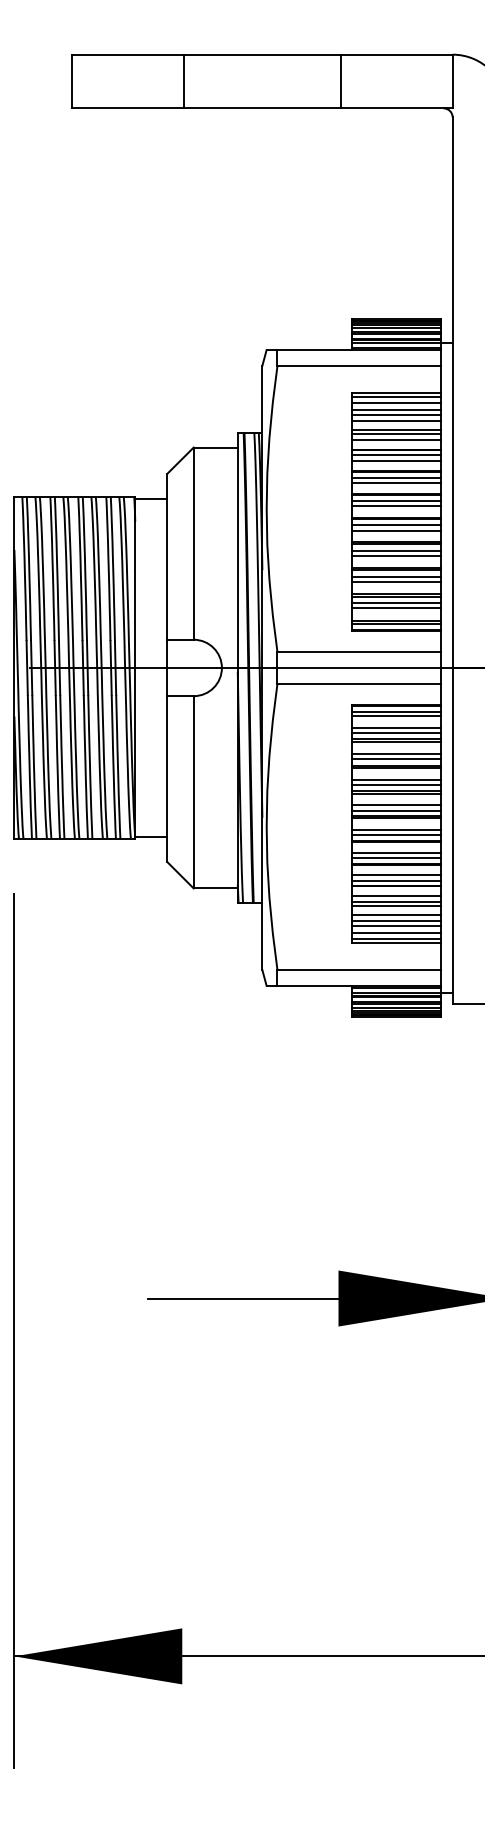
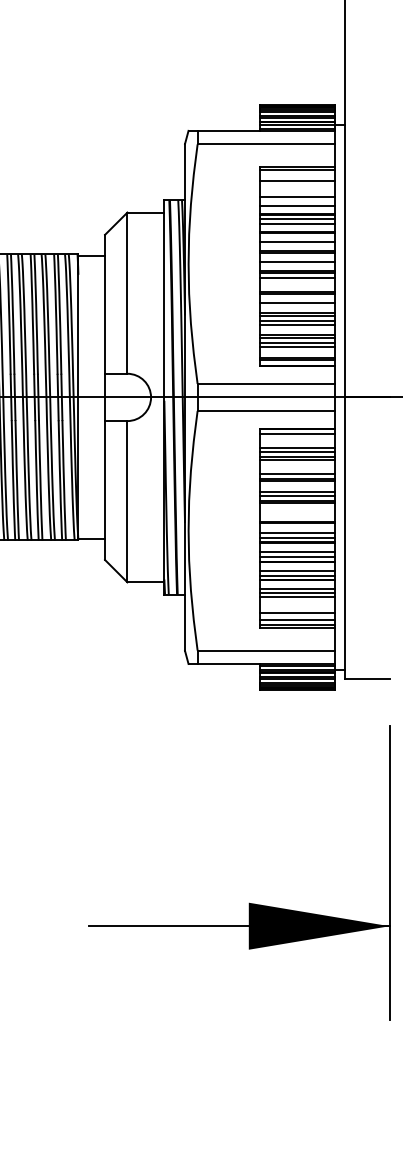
line: (396, 402) -> (297, 174), removed
line: (396, 414) -> (297, 184), removed
line: (396, 420) -> (297, 189), removed
line: (396, 434) -> (297, 201), removed
line: (396, 477) -> (297, 237), removed
line: (396, 500) -> (297, 257), removed
line: (396, 530) -> (297, 282), removed
line: (396, 550) -> (297, 298), removed
line: (396, 715) -> (297, 437), removed
line: (396, 754) -> (297, 470), removed
line: (396, 805) -> (297, 512), removed
line: (396, 810) -> (297, 516), removed
line: (396, 915) -> (297, 605), removed
line: (396, 921) -> (297, 610), removed

